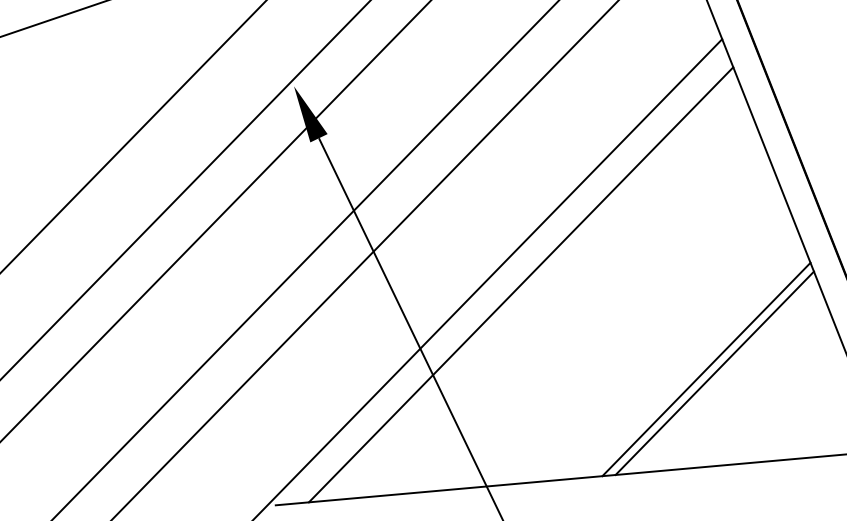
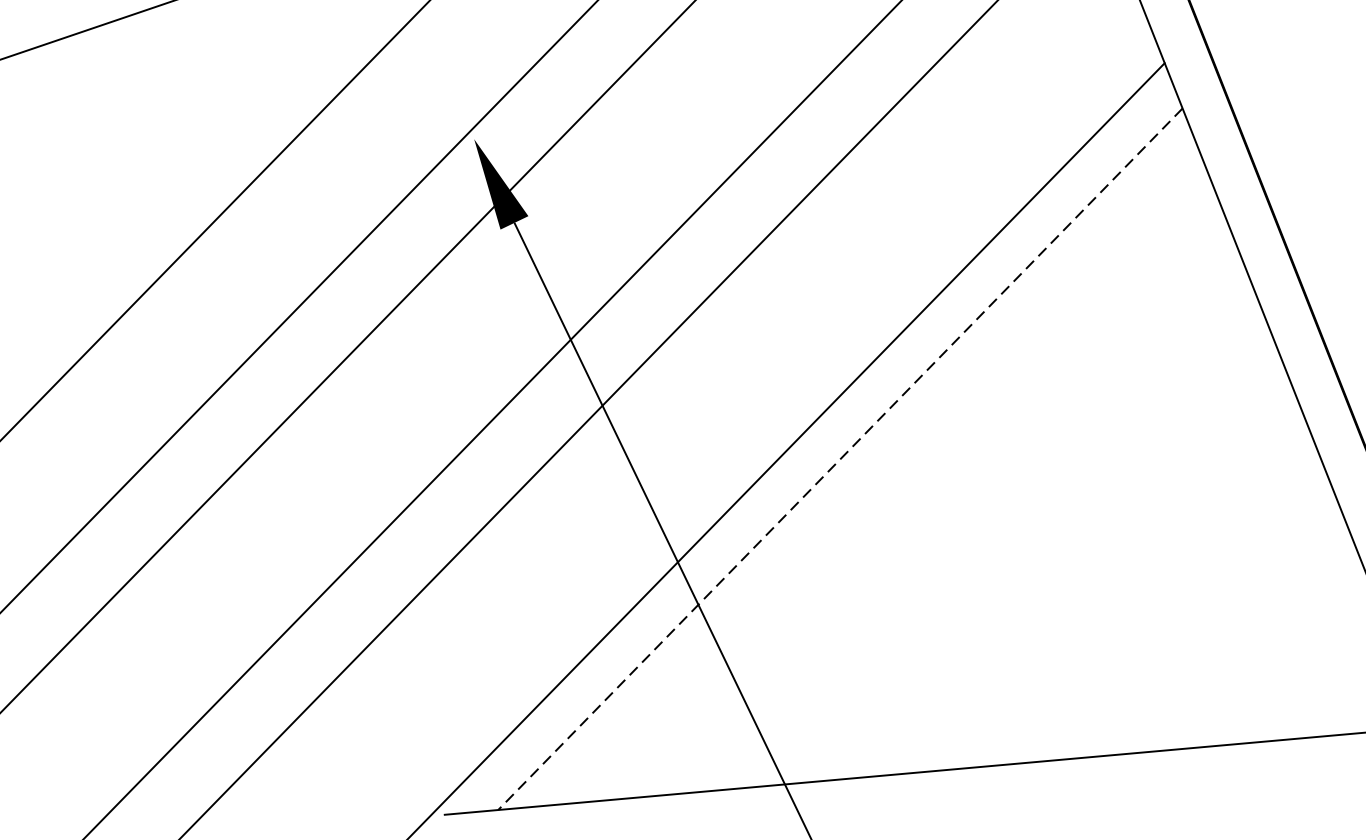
line: (521, 284) -> (841, 458), solid -> dashed
line: (706, 369) -> (1139, 595), removed
line: (714, 372) -> (1152, 600), removed

